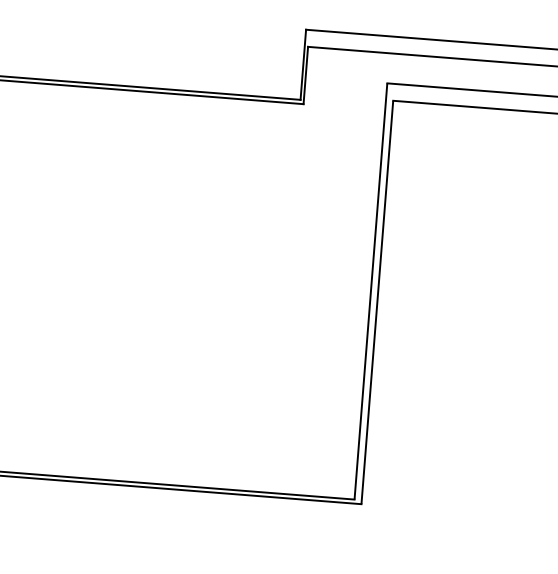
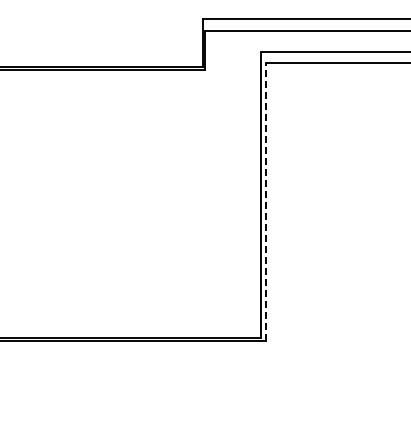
line: (377, 303) -> (266, 202), solid -> dashed

